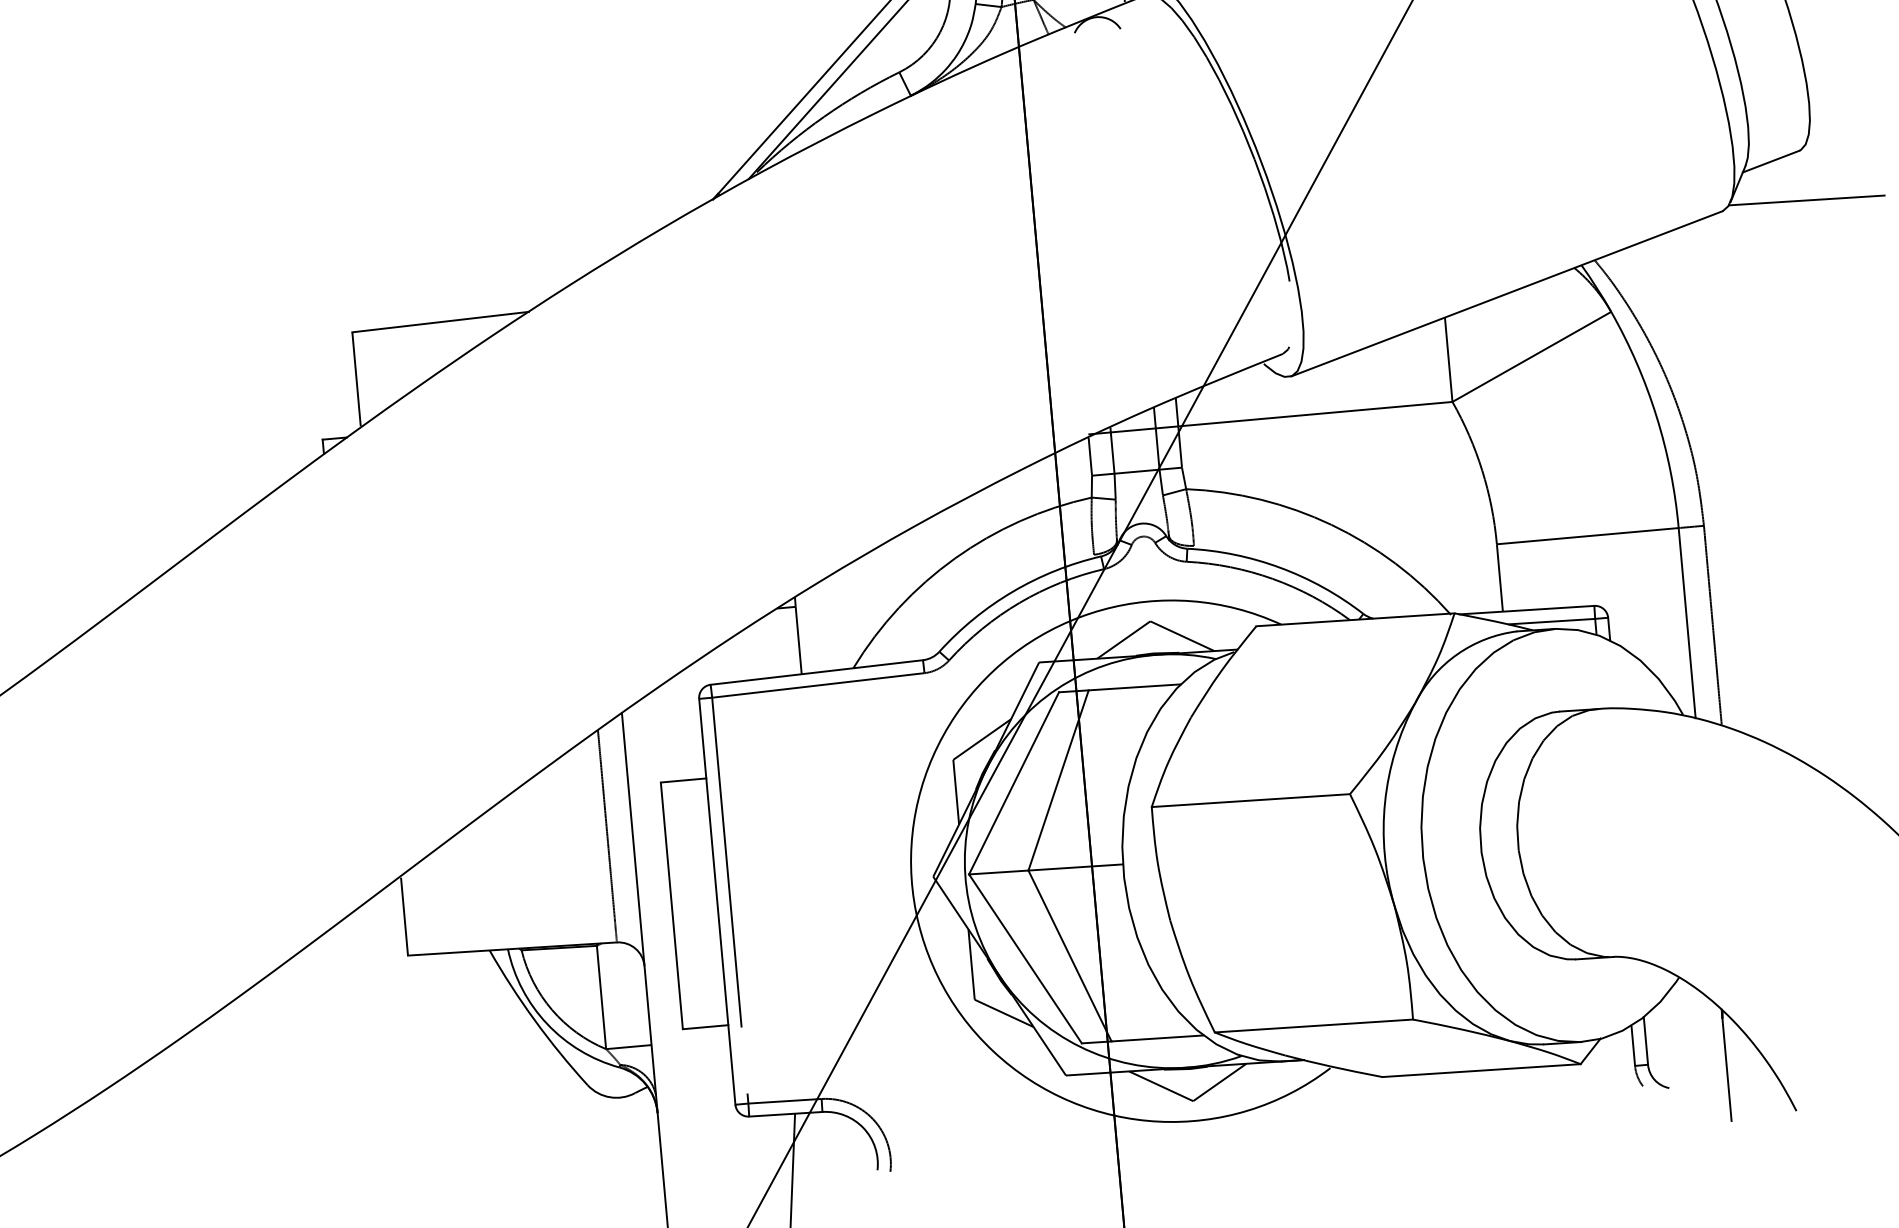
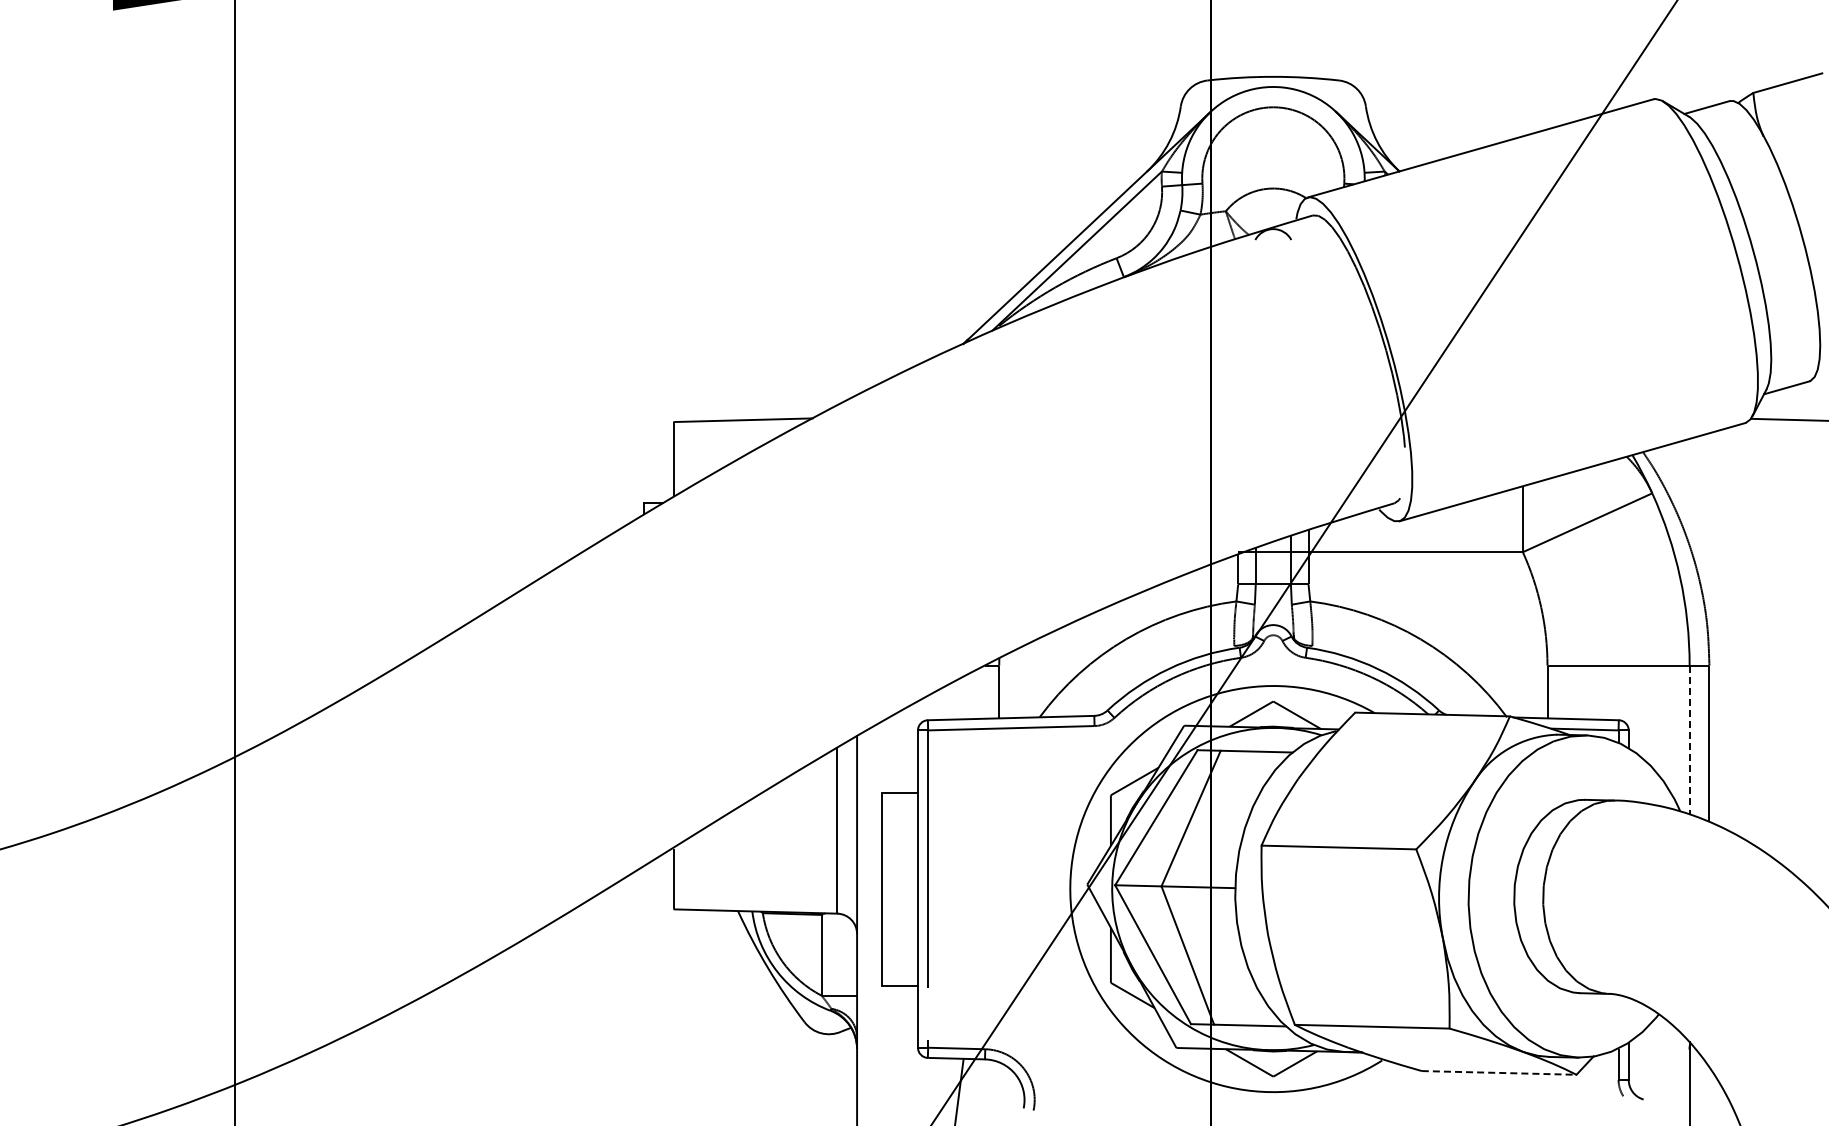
line: (1687, 623) -> (1689, 740), solid -> dashed
line: (1481, 1070) -> (1499, 1072), solid -> dashed

